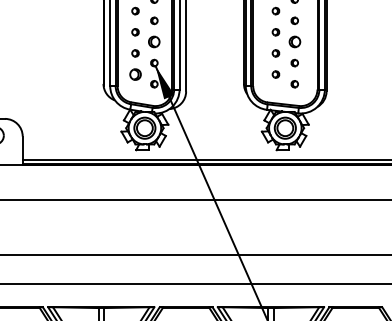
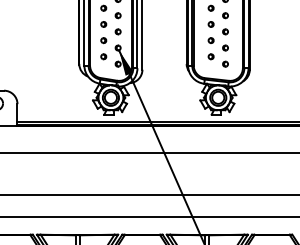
part: (154, 41) -> (118, 31), size x0.62
part: (294, 41) -> (225, 31), size x0.62
part: (135, 74) -> (103, 56), size x0.62

